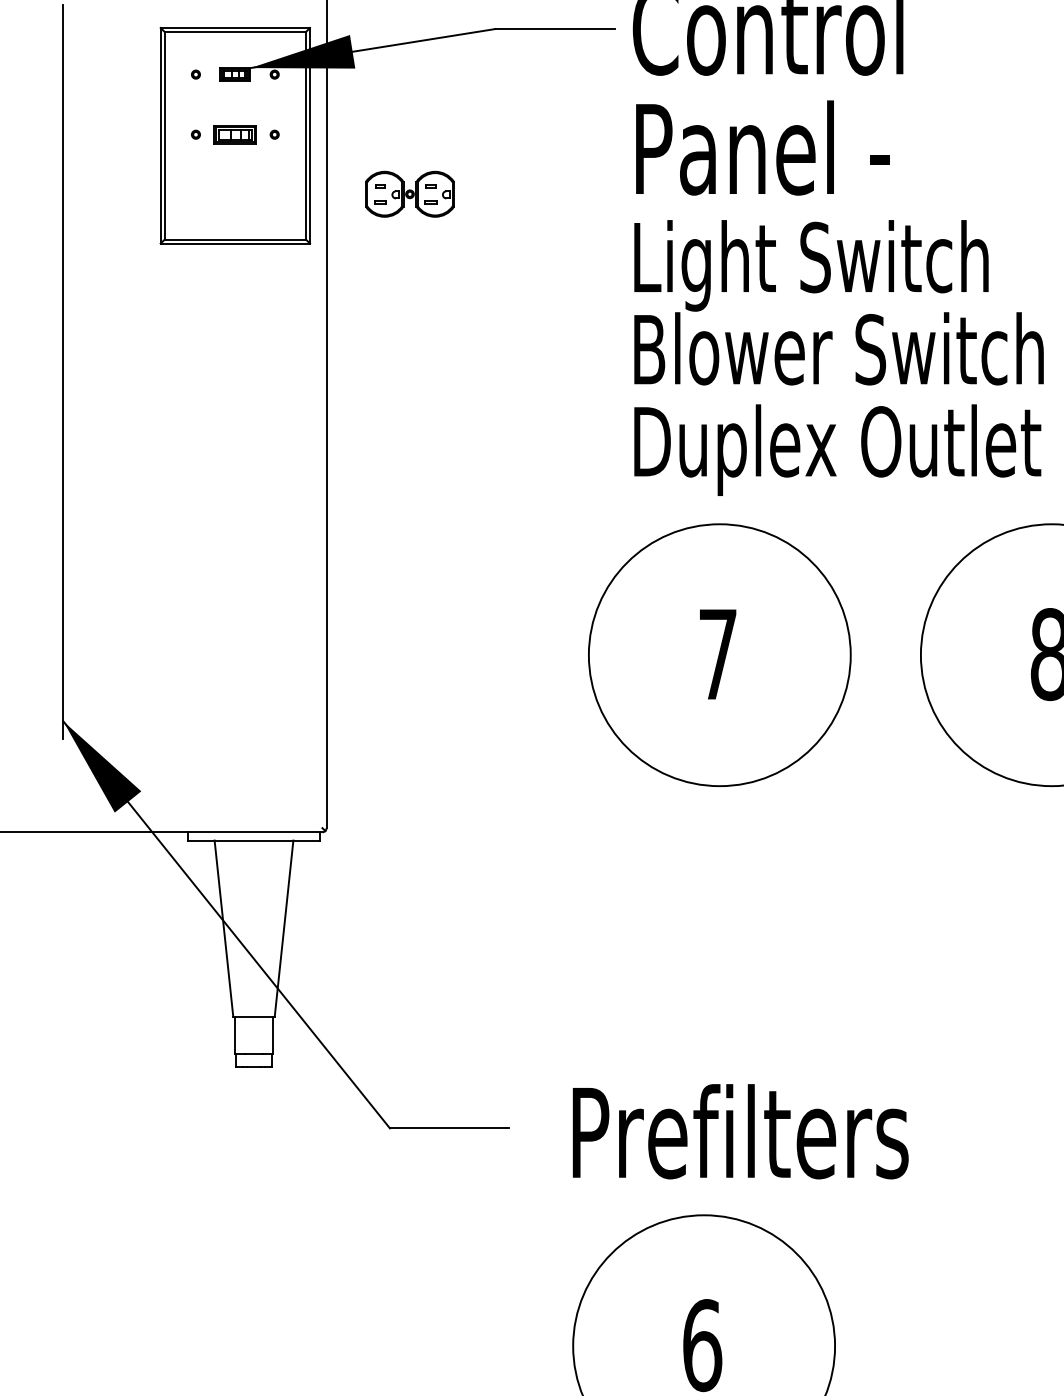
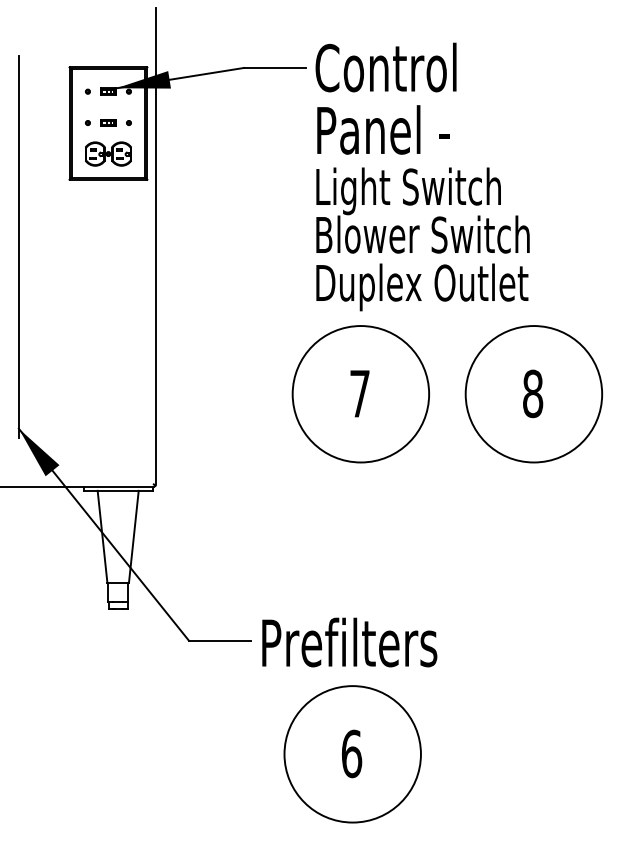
part: (235, 133) -> (108, 122), size x0.71
part: (410, 193) -> (108, 153), moved
text: (740, 1131) -> (349, 642), moved

